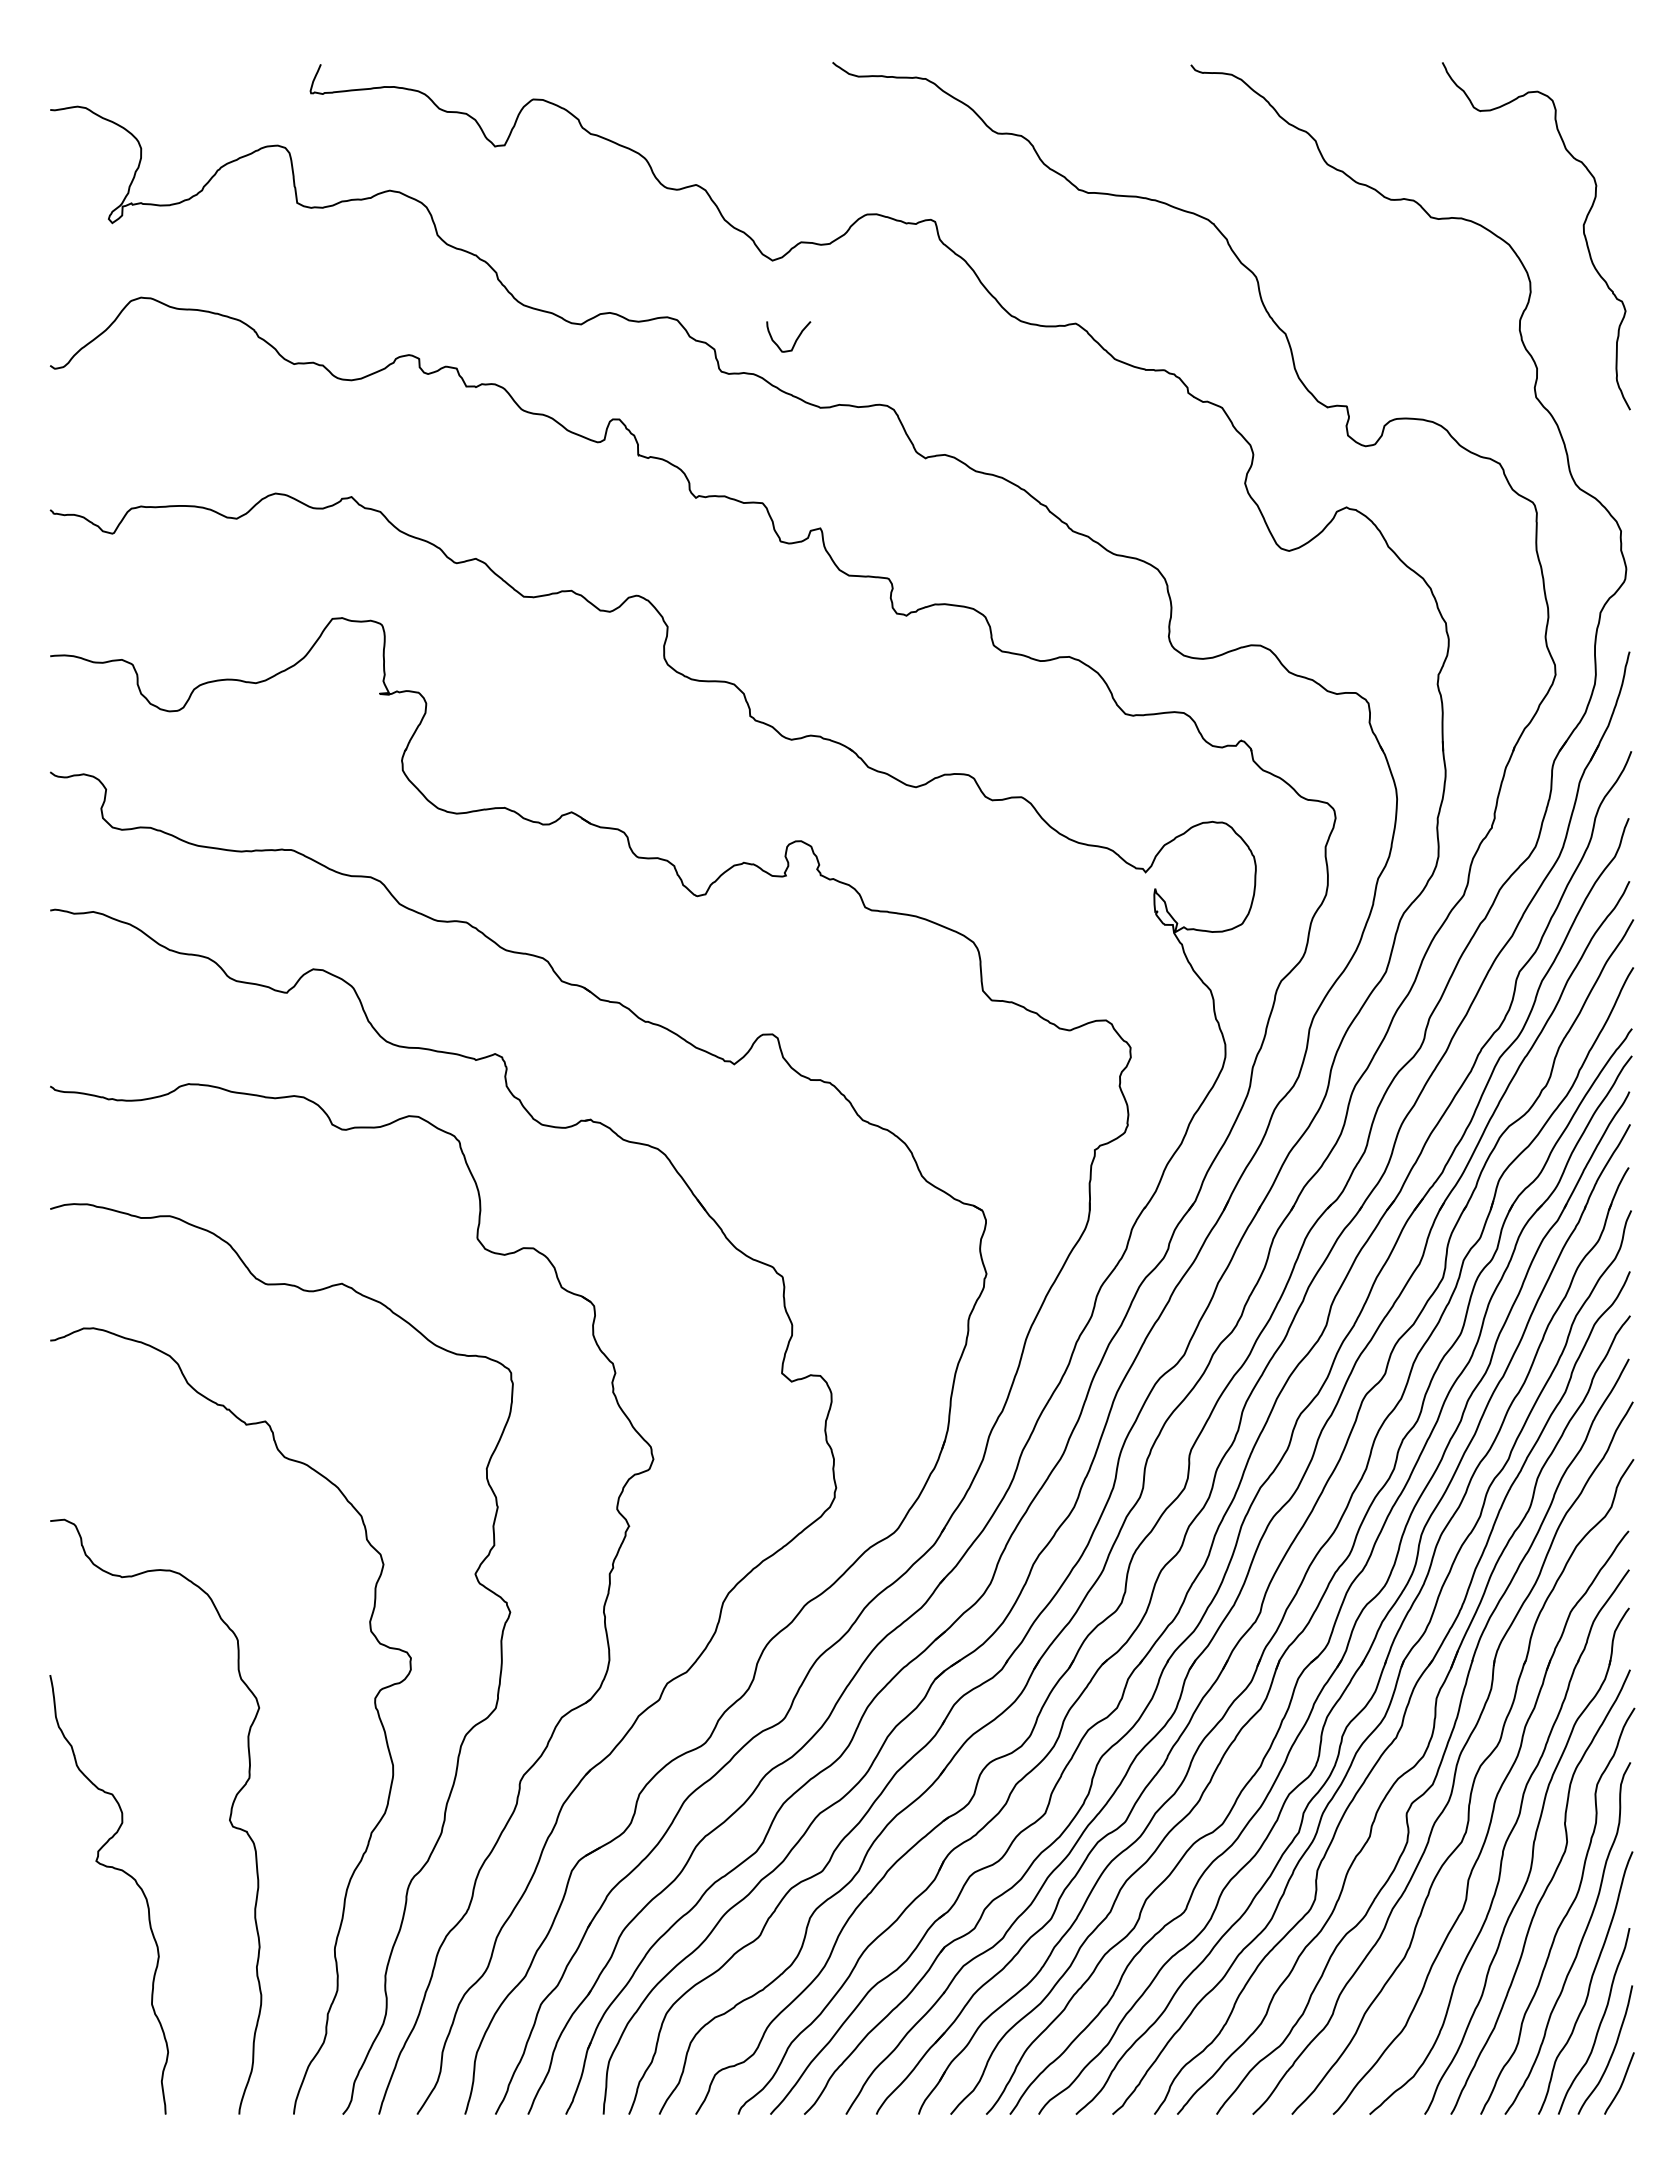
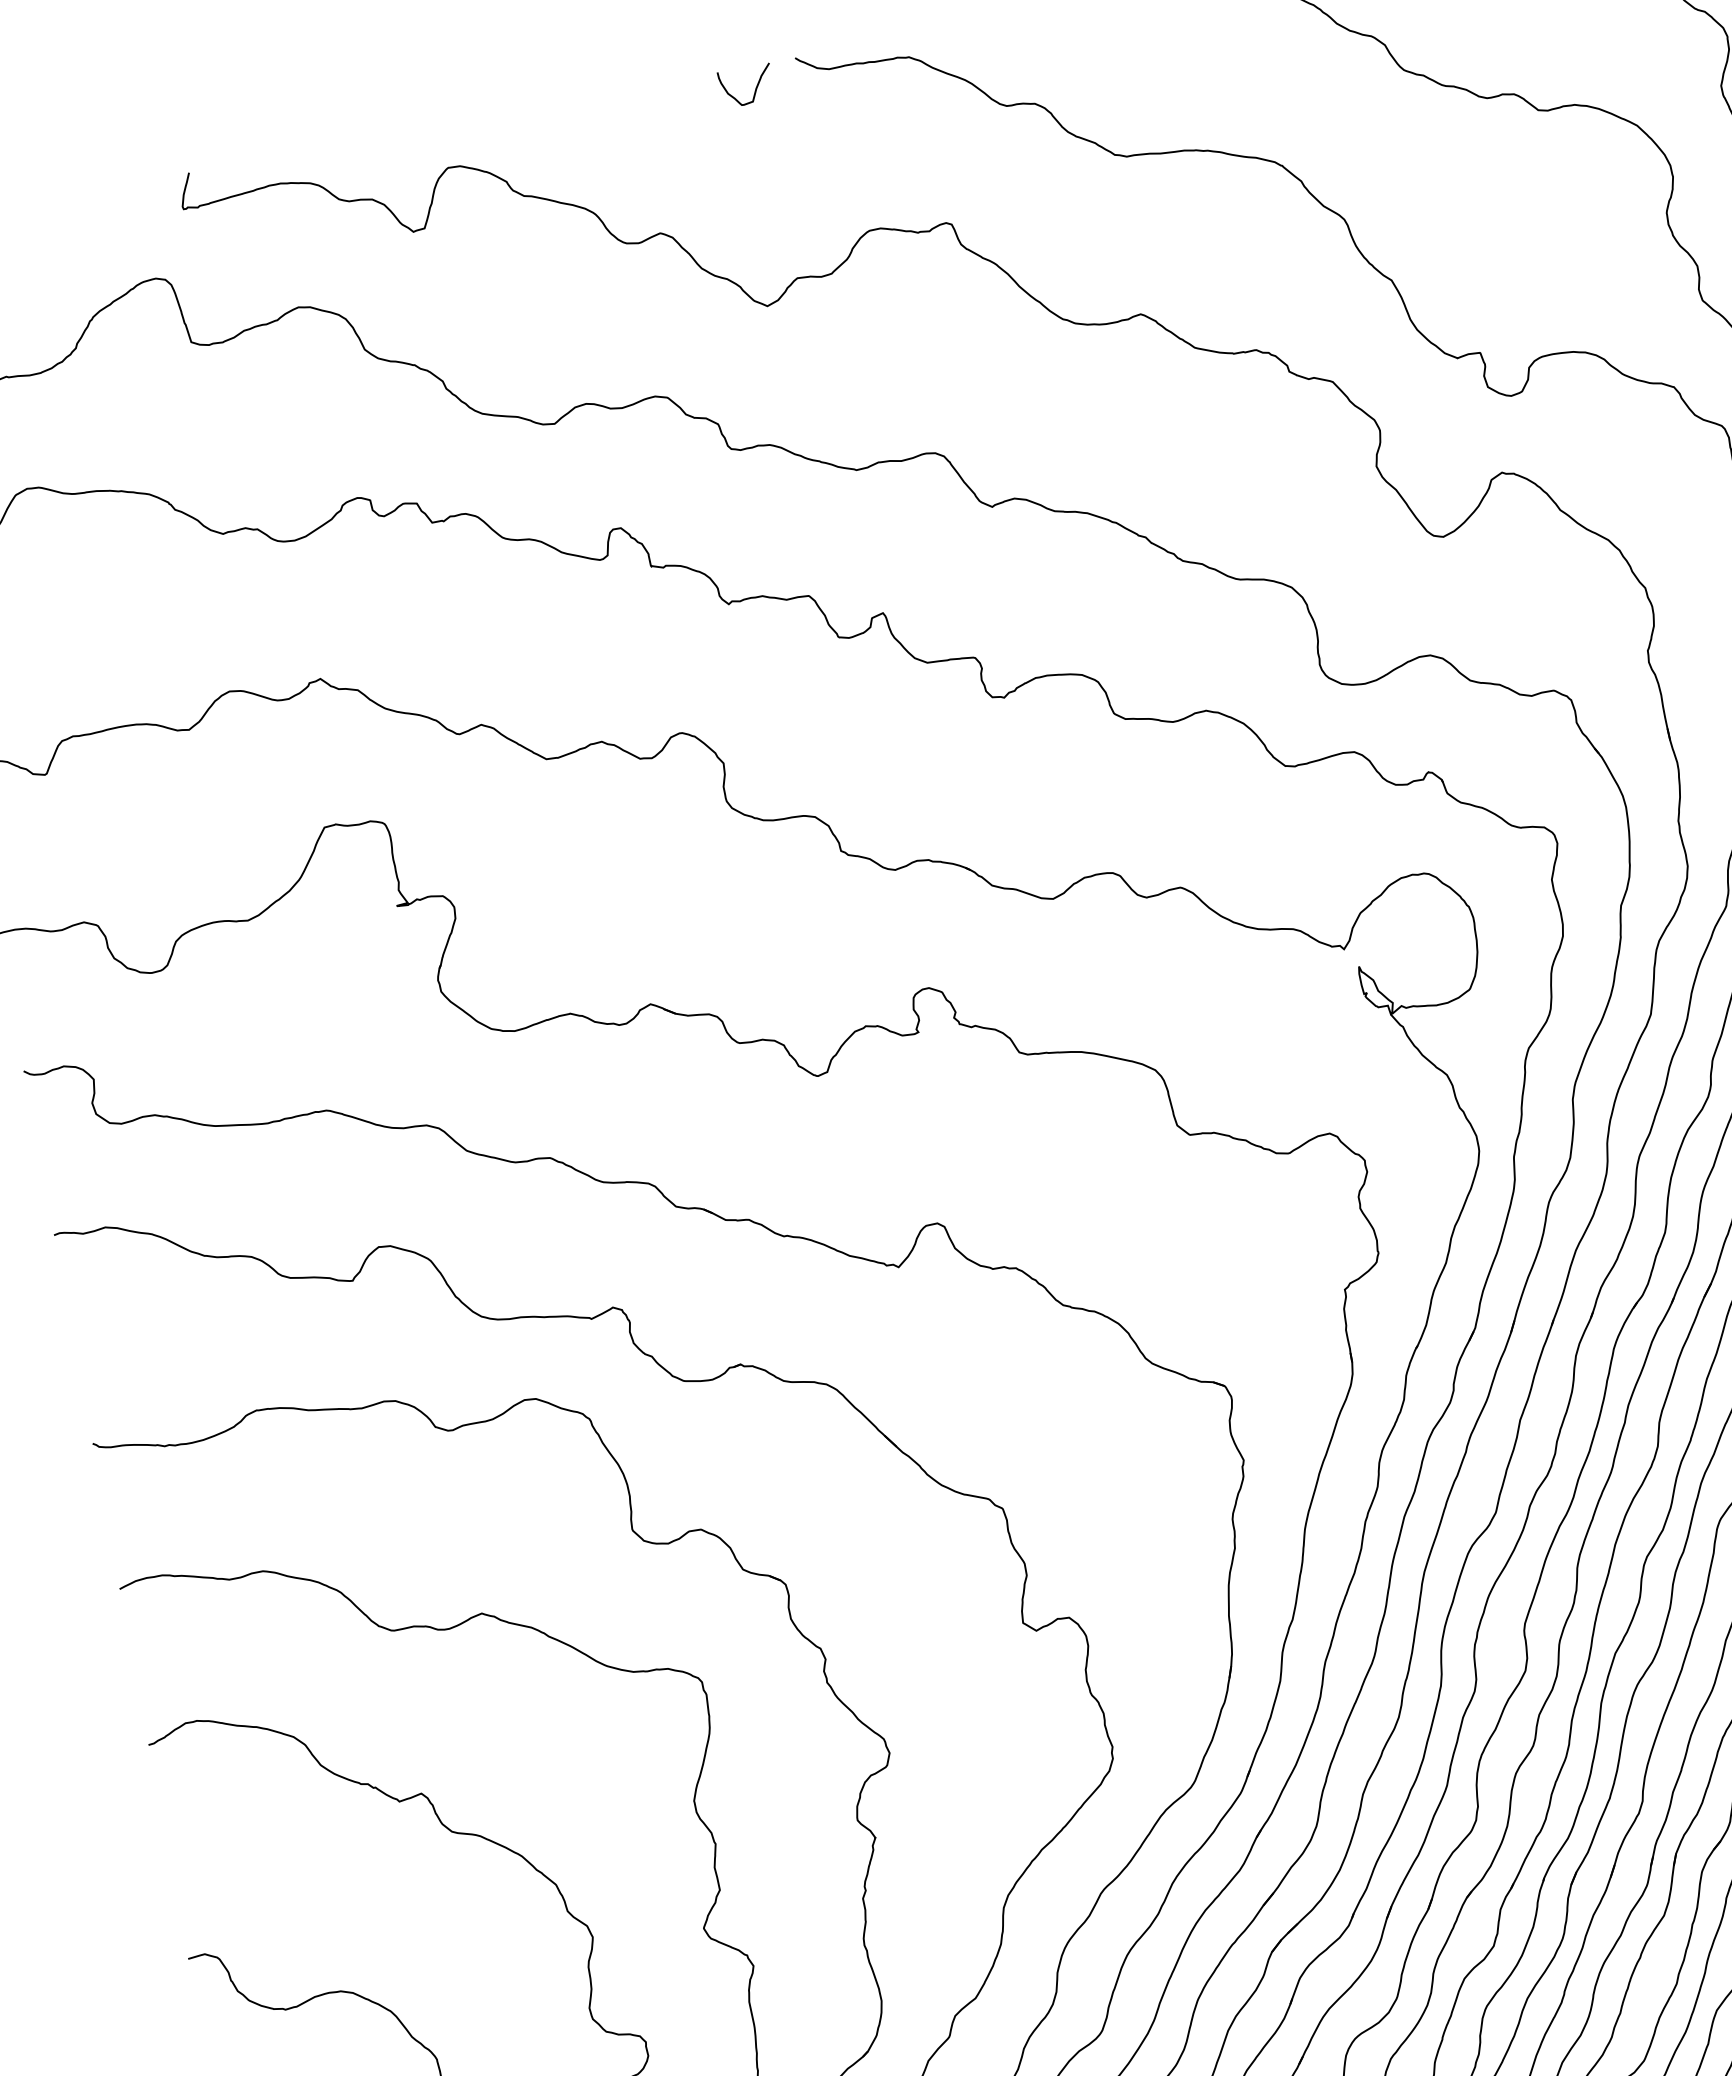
curve: (795, 339) -> (755, 87), moved

